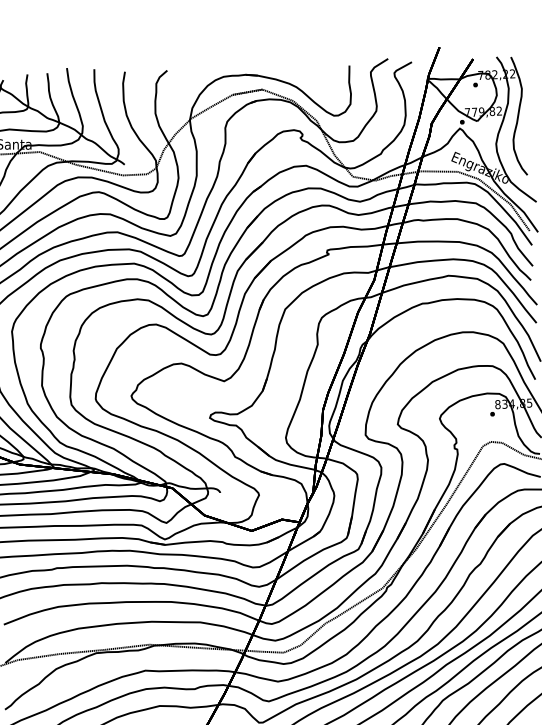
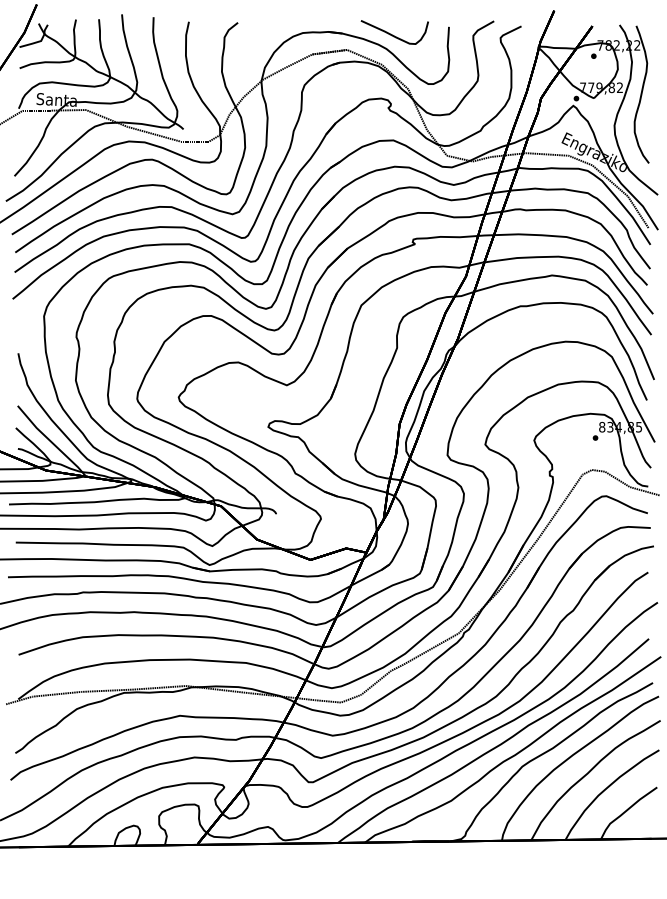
part: (302, 72) -> (394, 32), added

